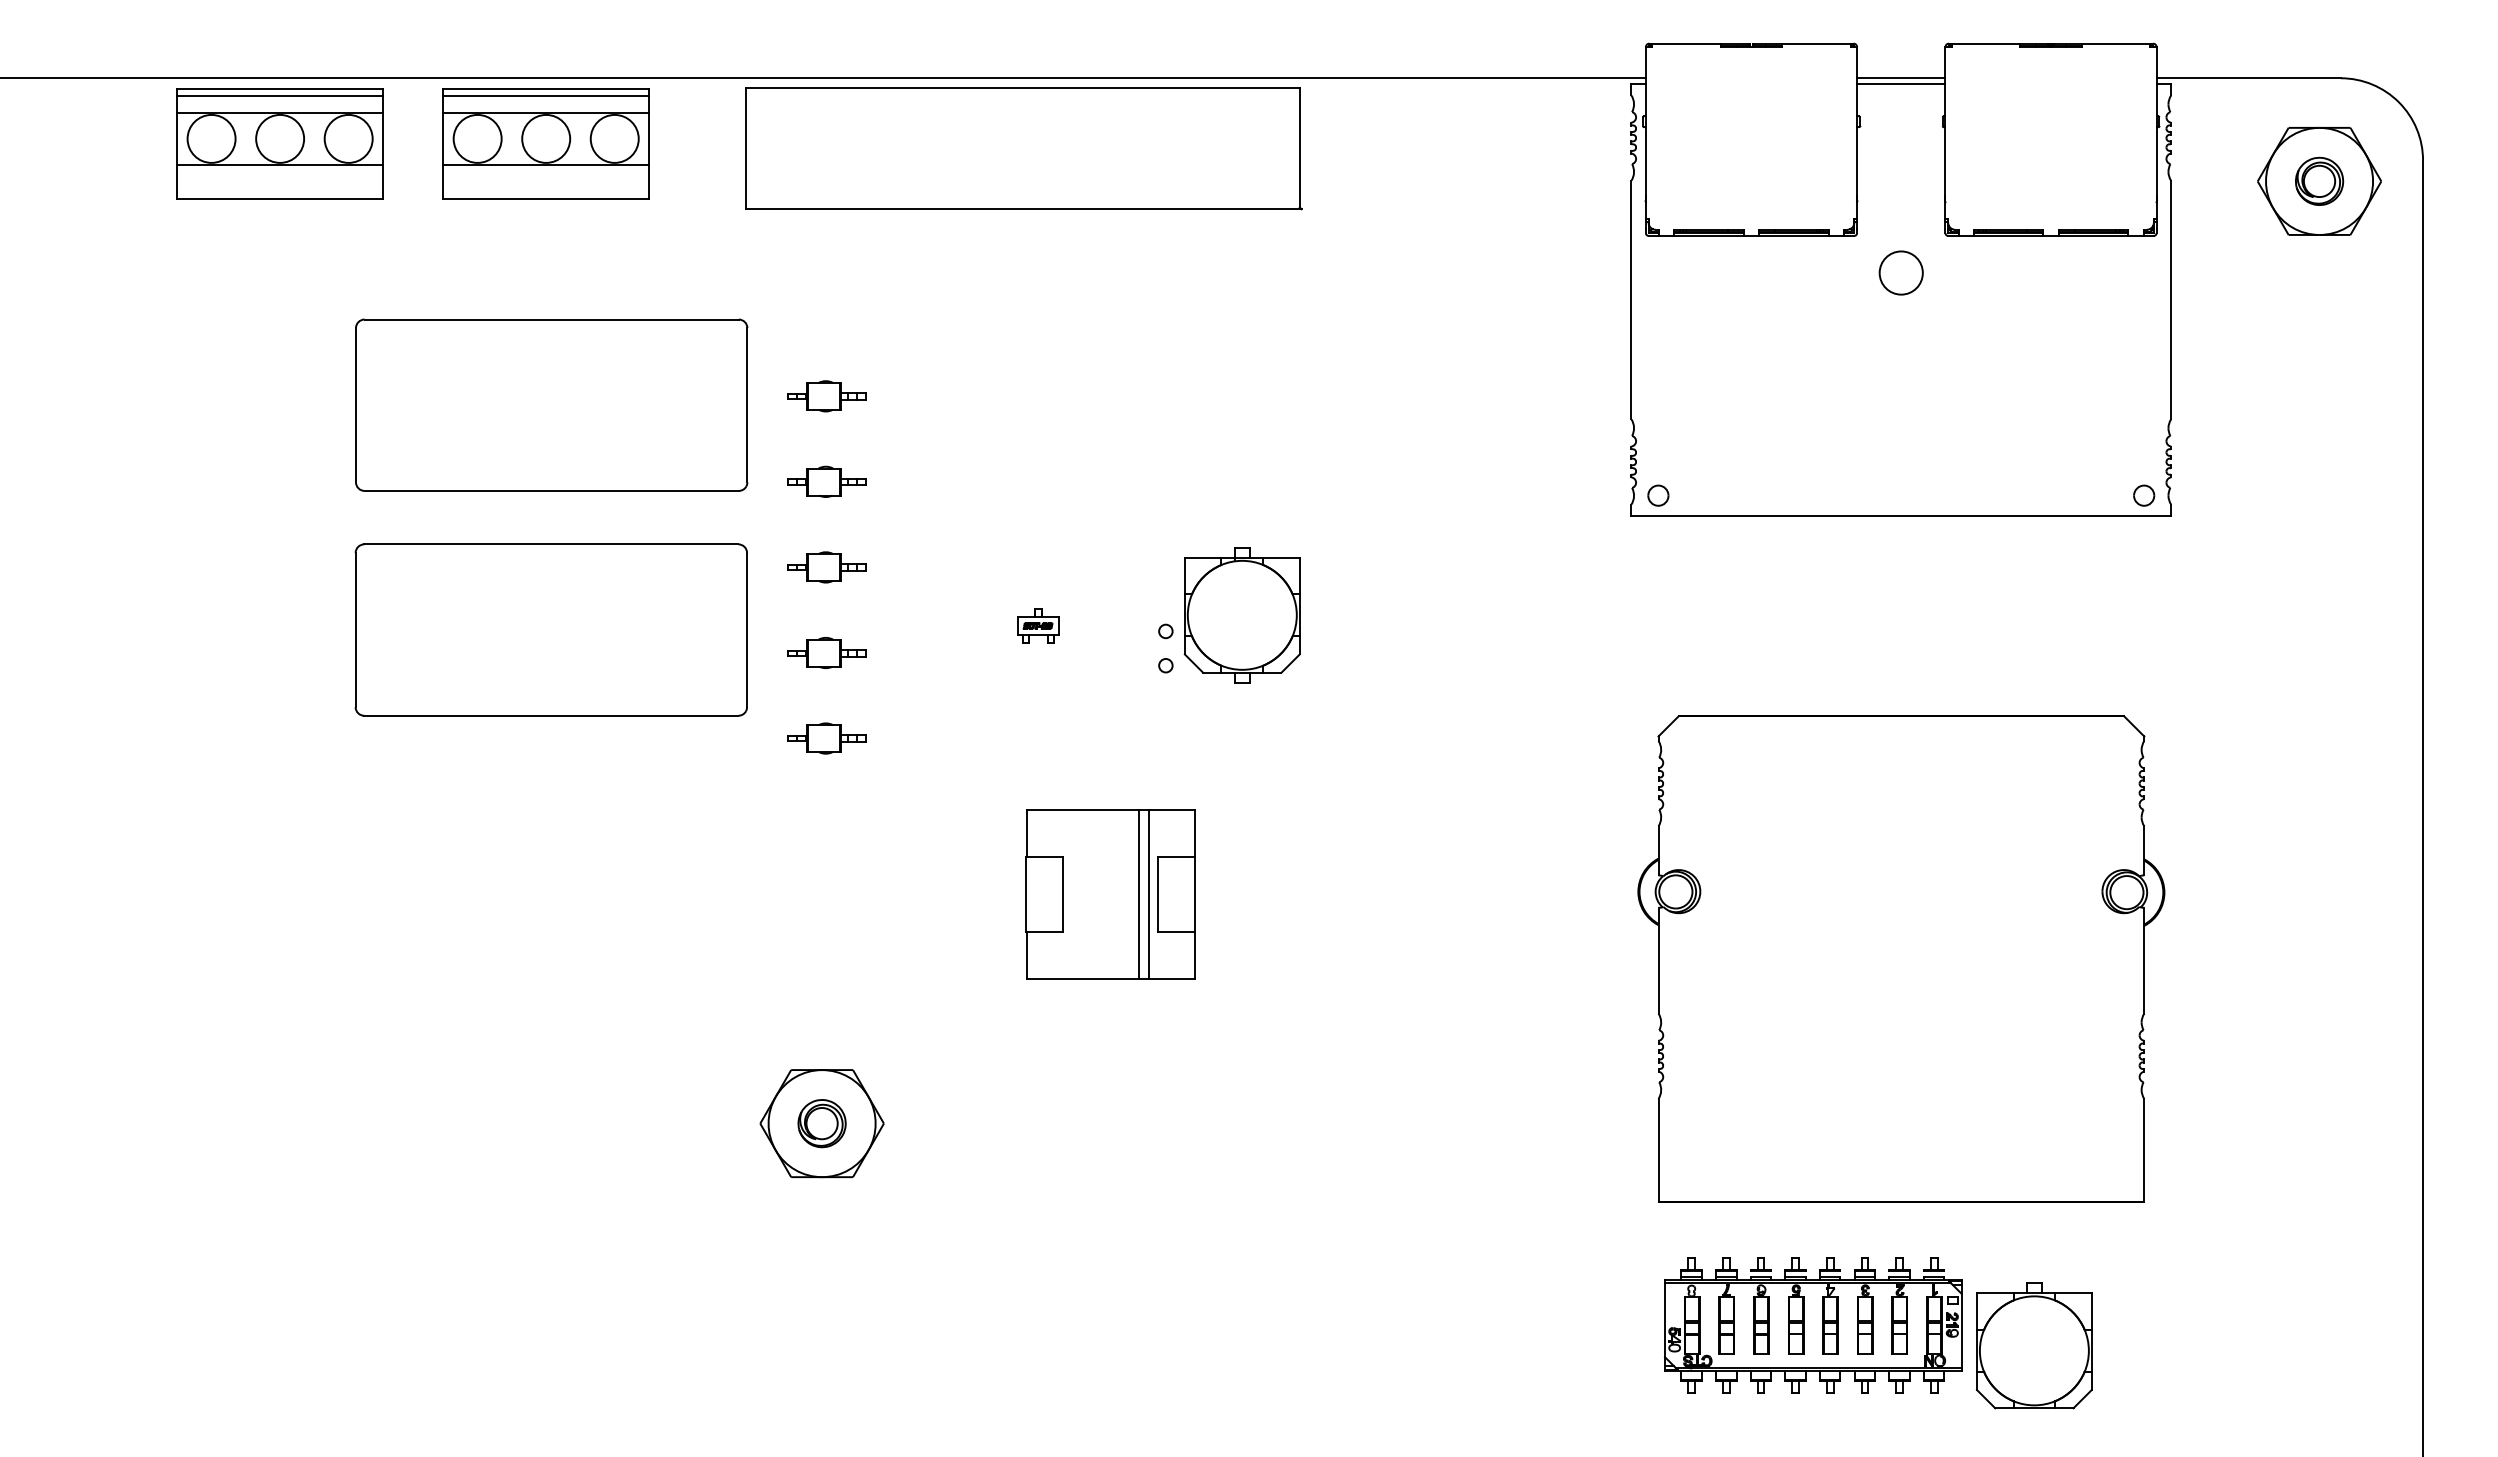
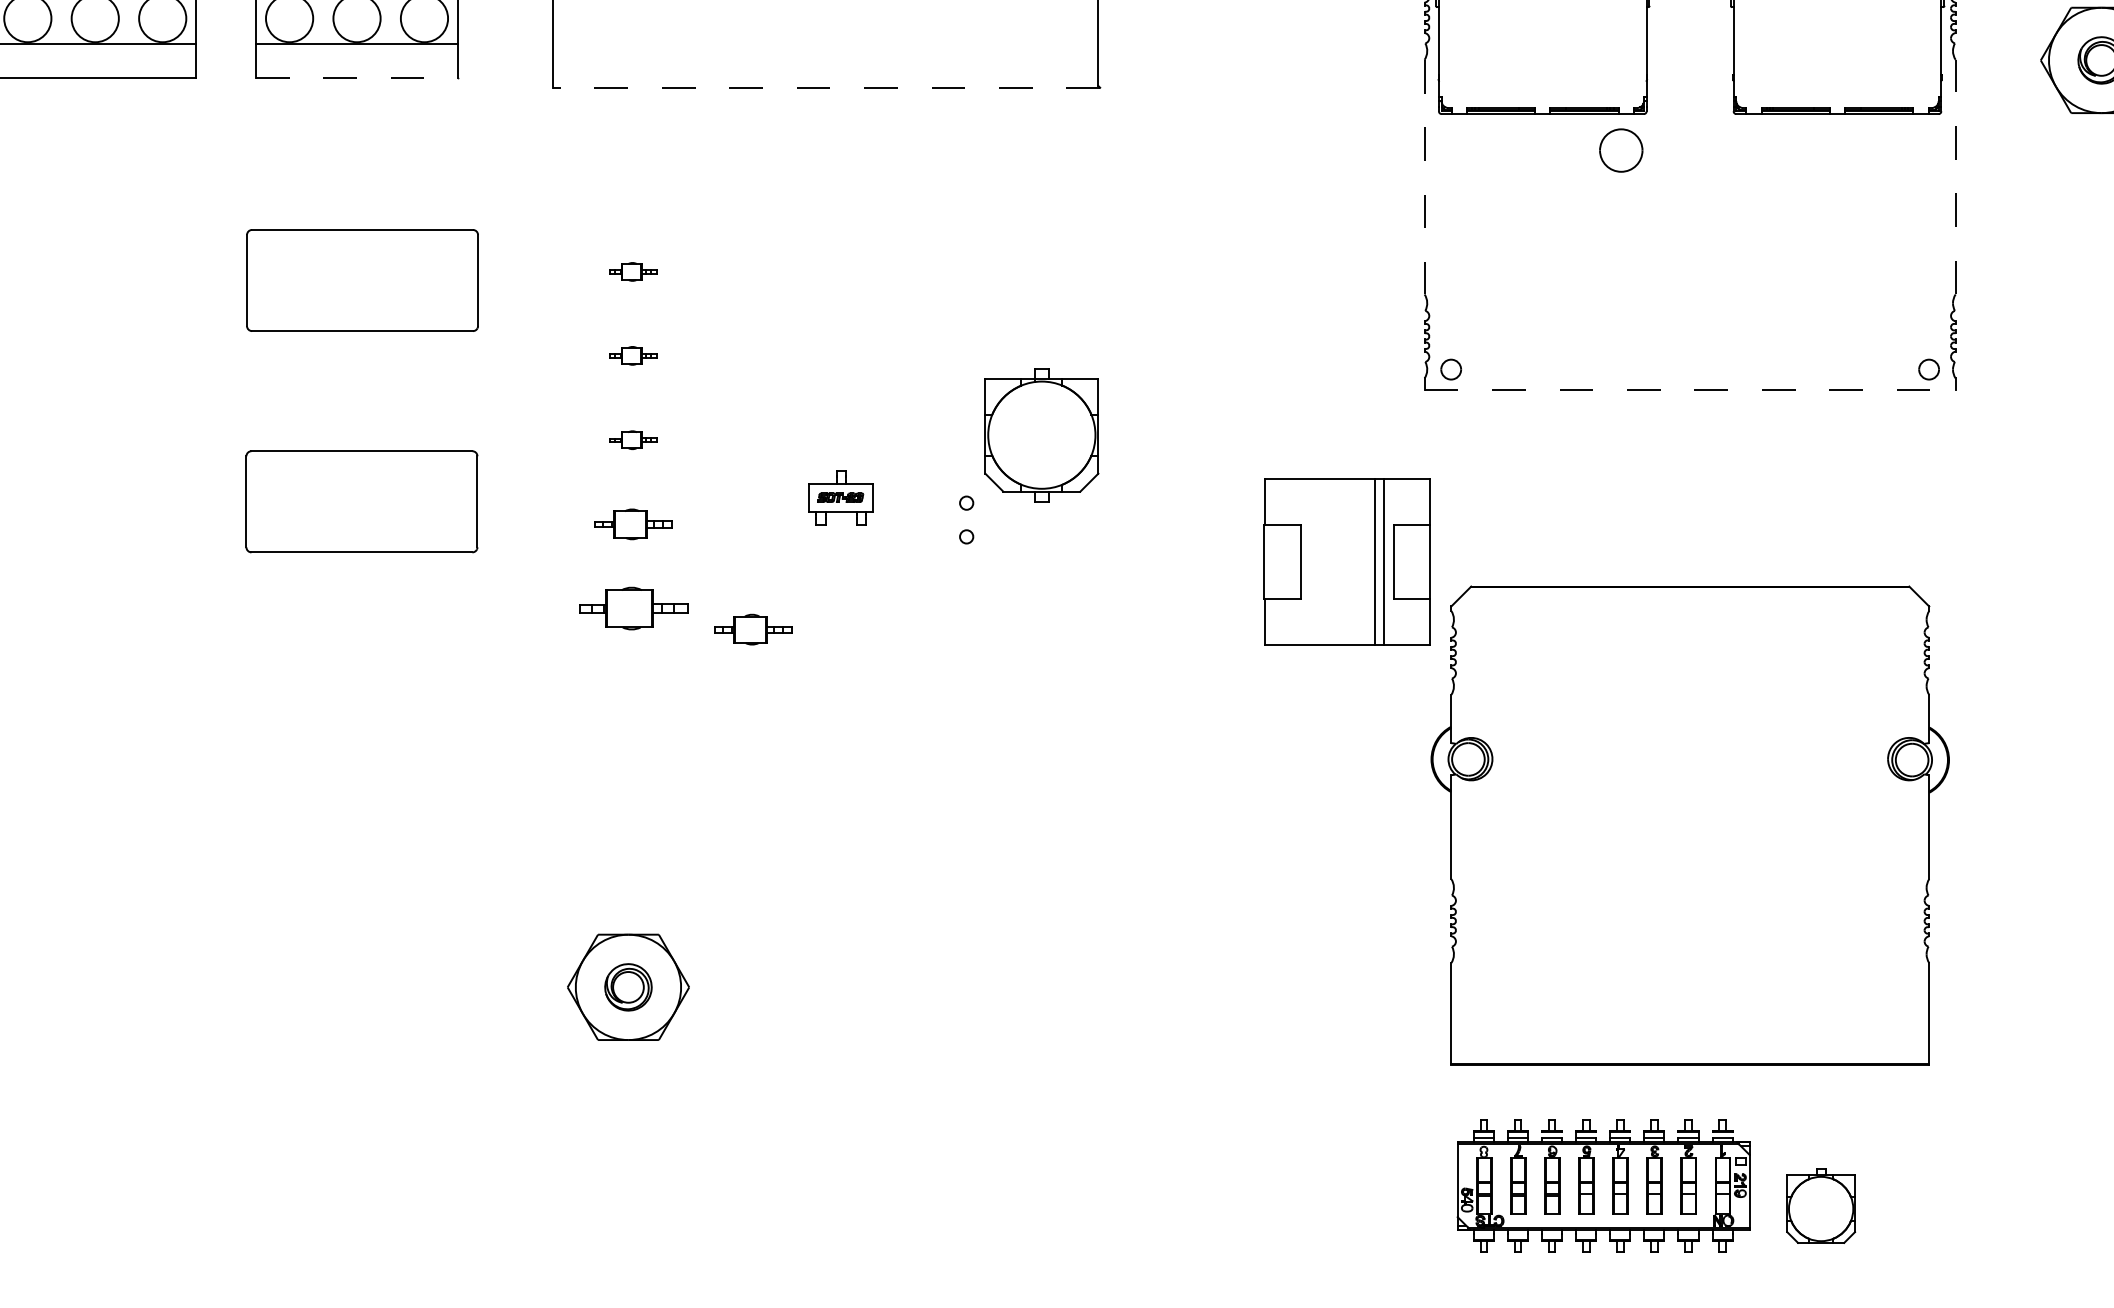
line: (546, 198) -> (357, 77), solid -> dashed
line: (1023, 209) -> (826, 88), solid -> dashed
part: (1900, 272) -> (1620, 150), moved
line: (2171, 299) -> (1955, 176), solid -> dashed
line: (1631, 300) -> (1424, 177), solid -> dashed
part: (826, 396) -> (632, 272), size x0.6
part: (551, 404) -> (362, 279), size x0.6
part: (826, 481) -> (632, 355), size x0.6
line: (1901, 515) -> (1690, 389), solid -> dashed
part: (826, 567) -> (632, 440), size x0.6
part: (1241, 615) -> (1041, 435), moved
part: (1038, 625) -> (841, 497), size x1.6
part: (550, 629) -> (361, 501), size x0.6
part: (826, 738) -> (632, 608), size x1.4
part: (948, 759) -> (752, 629), added
part: (1110, 894) -> (1347, 562), moved
part: (2034, 1345) -> (1821, 1205), size x0.6

